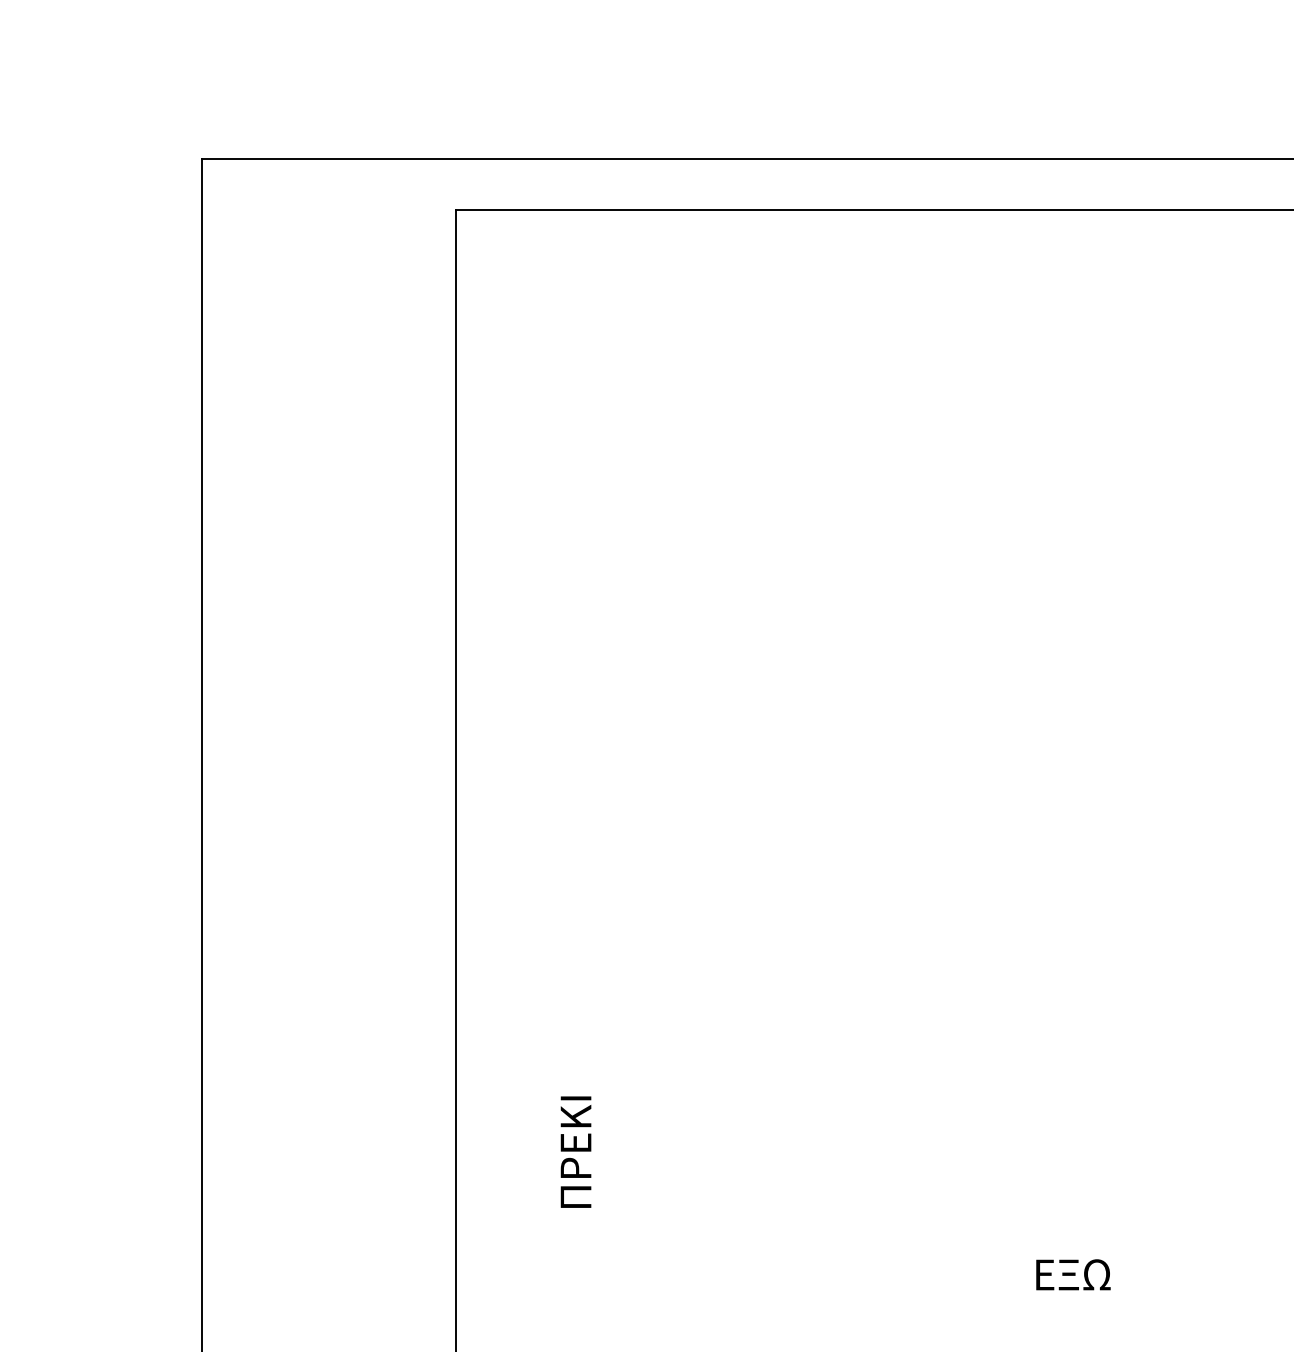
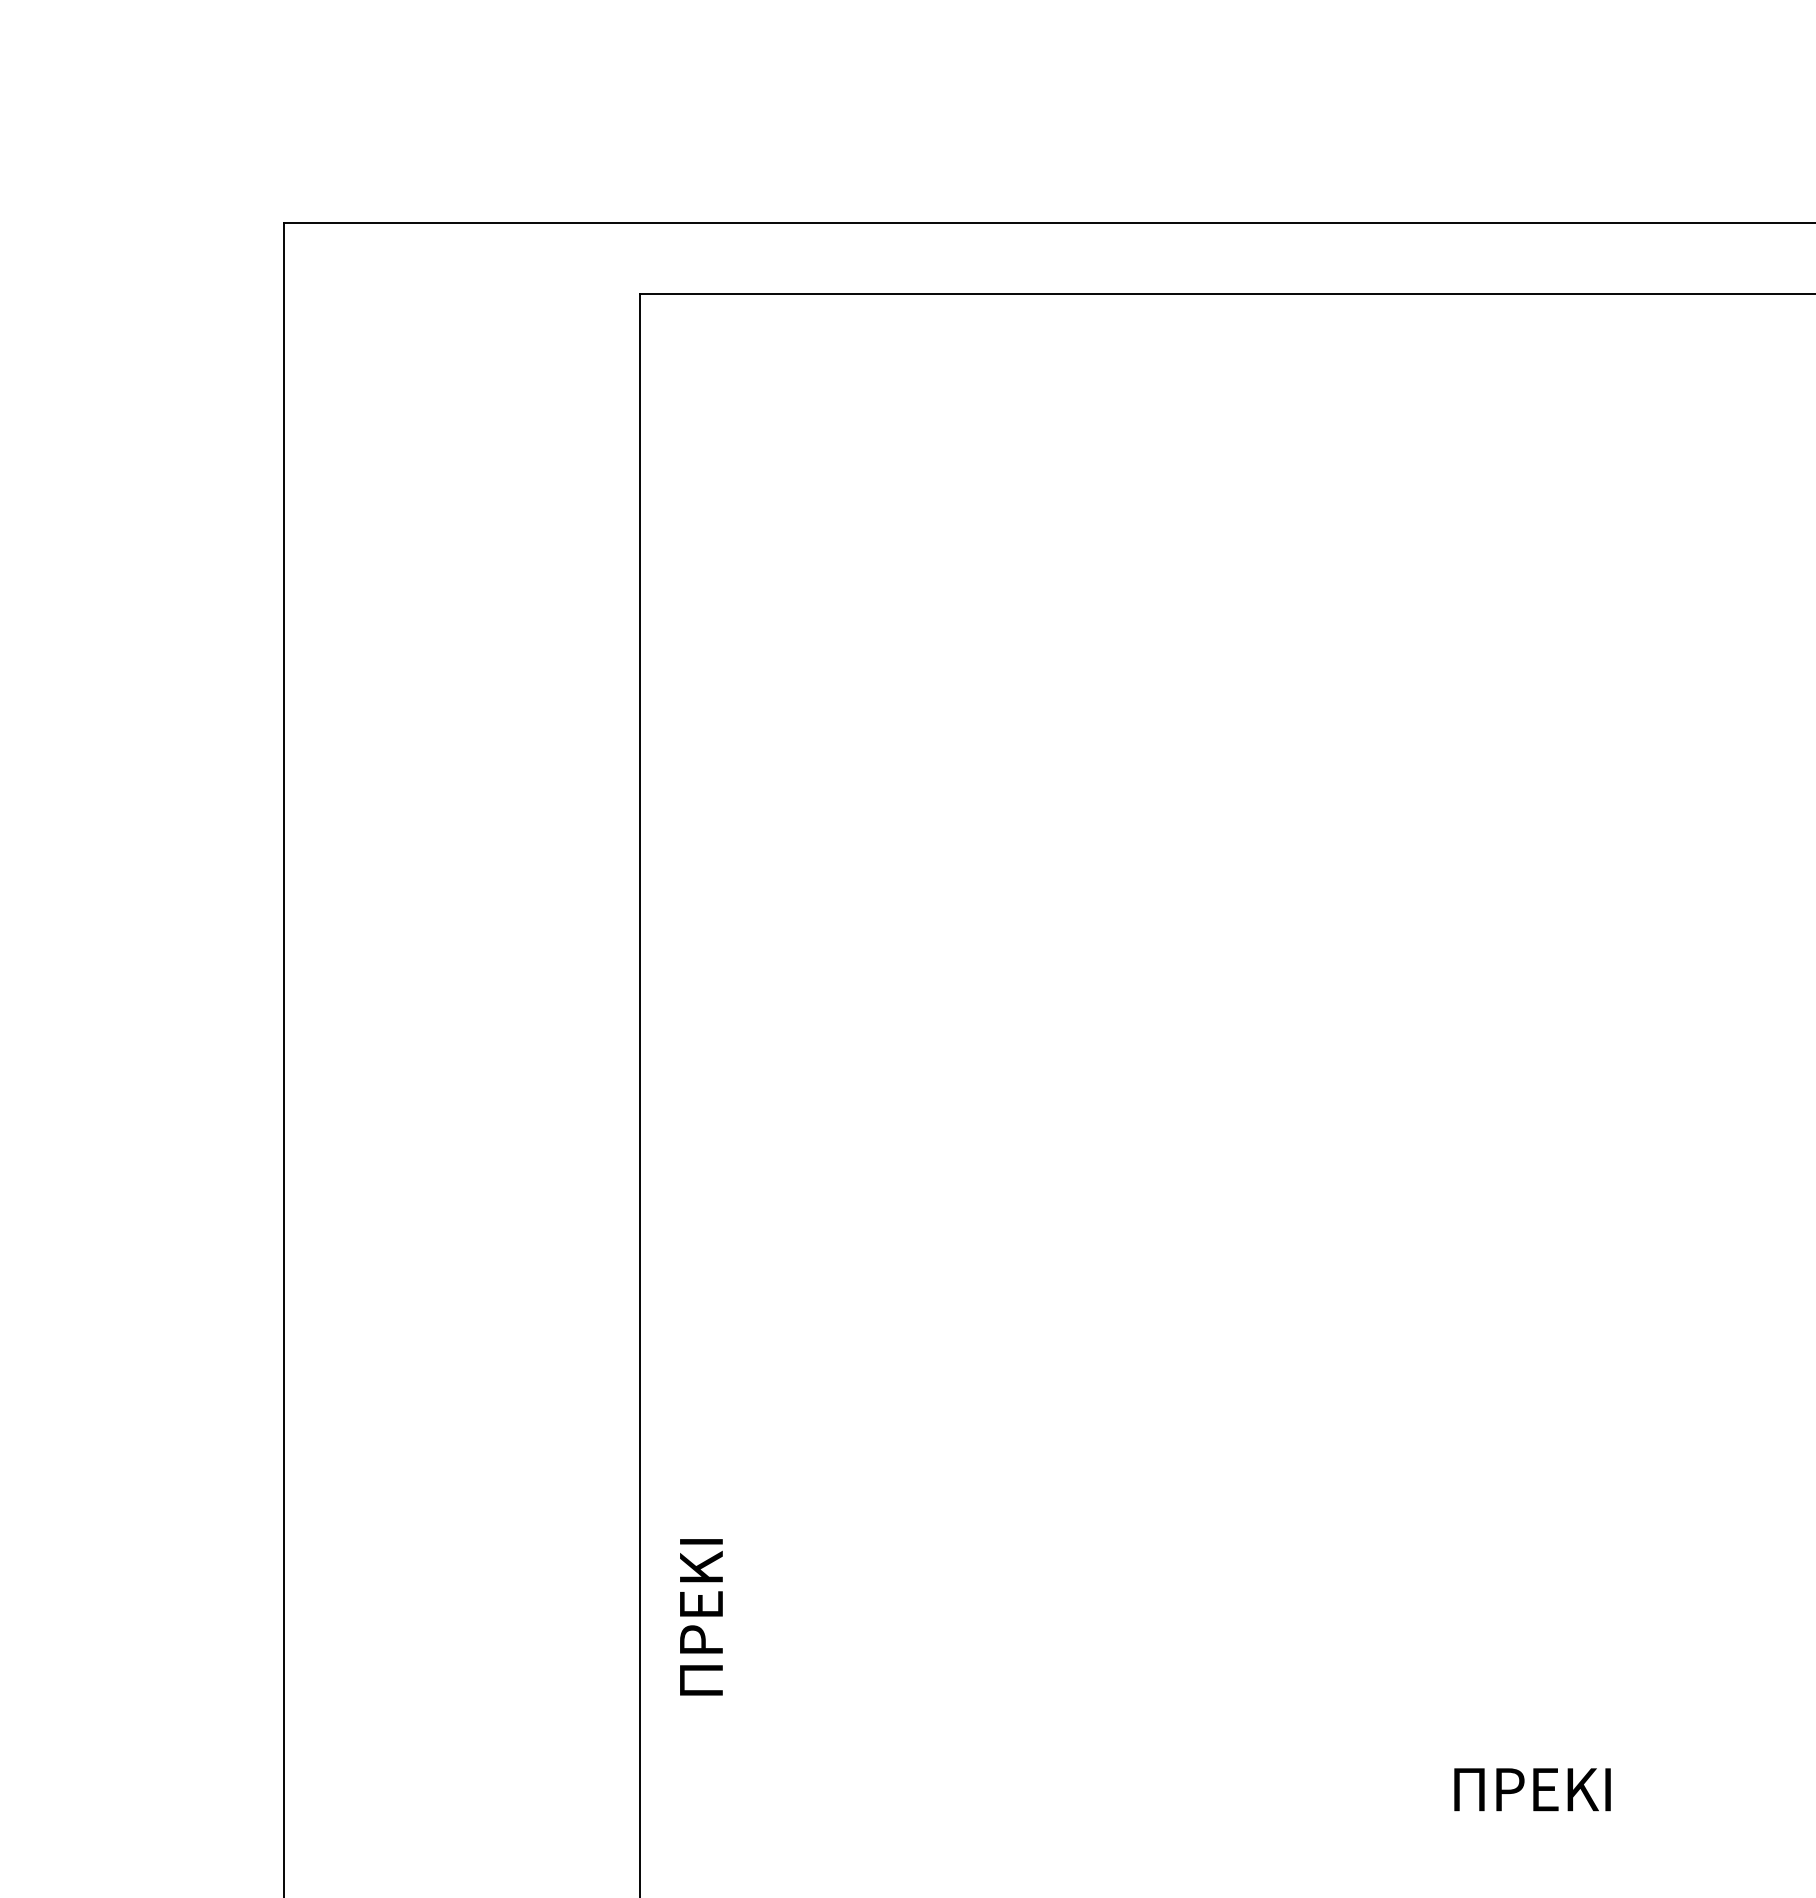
text: (576, 1152) -> (701, 1617), moved
text: (1093, 1274) -> (1534, 1789), ΕΞΩ -> ΠΡΕΚΙ

